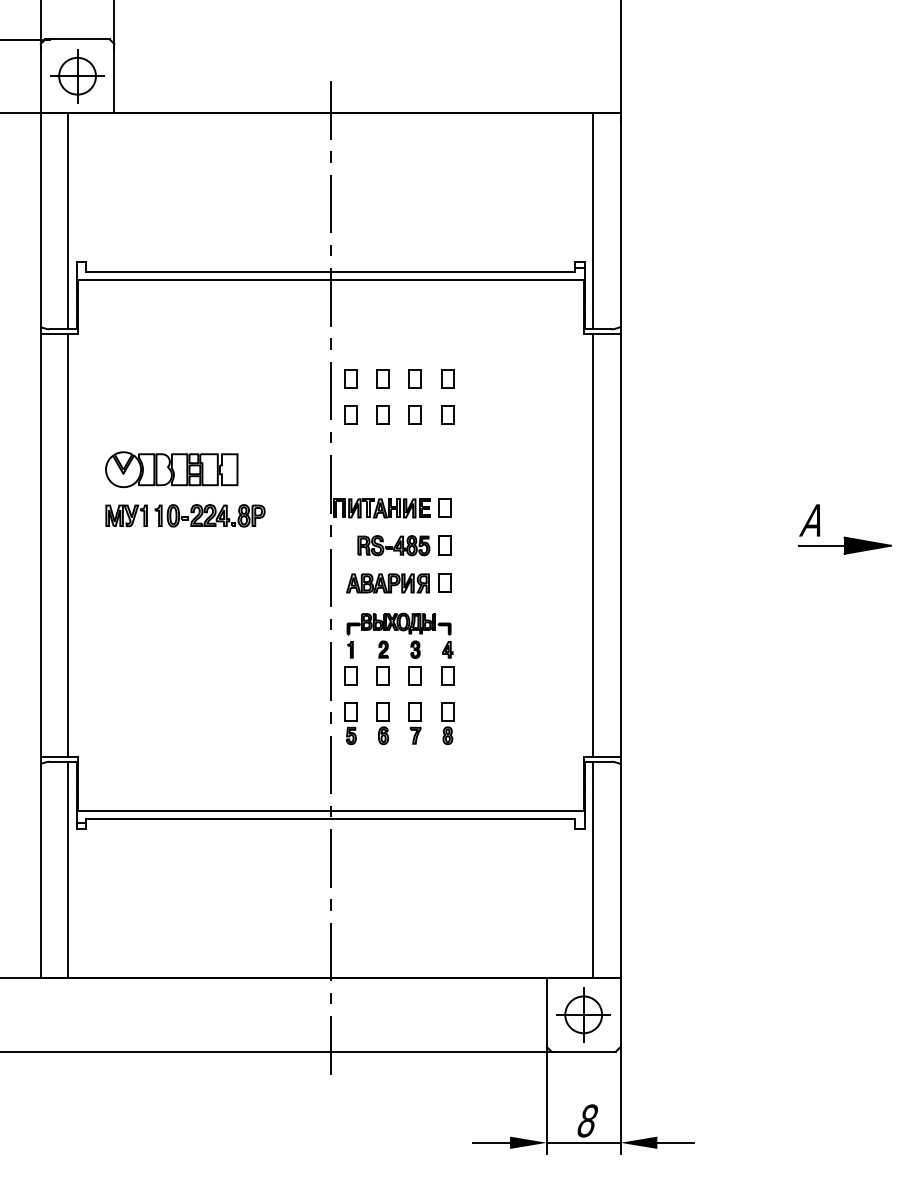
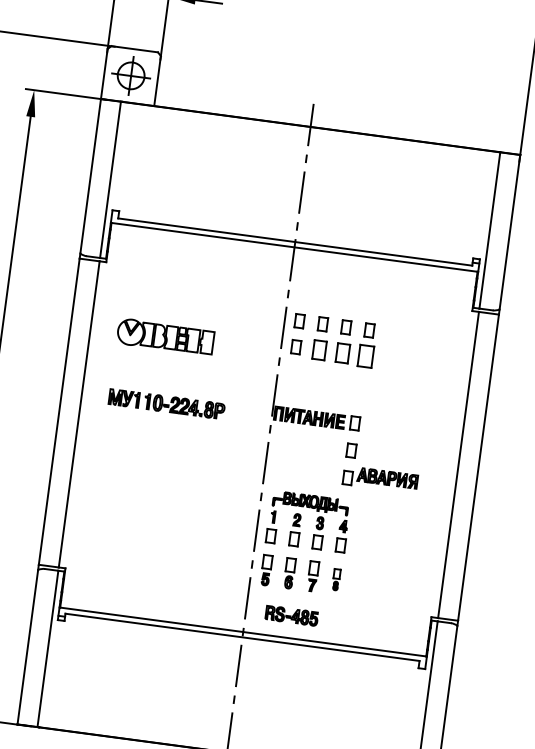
part: (382, 414) -> (319, 349), size x1.4
part: (414, 414) -> (342, 353), size x1.4
part: (447, 414) -> (366, 356), size x1.6
part: (171, 469) -> (165, 336), moved
part: (393, 545) -> (291, 615), moved
part: (387, 583) -> (387, 478), moved
part: (447, 723) -> (336, 579), size x0.7

